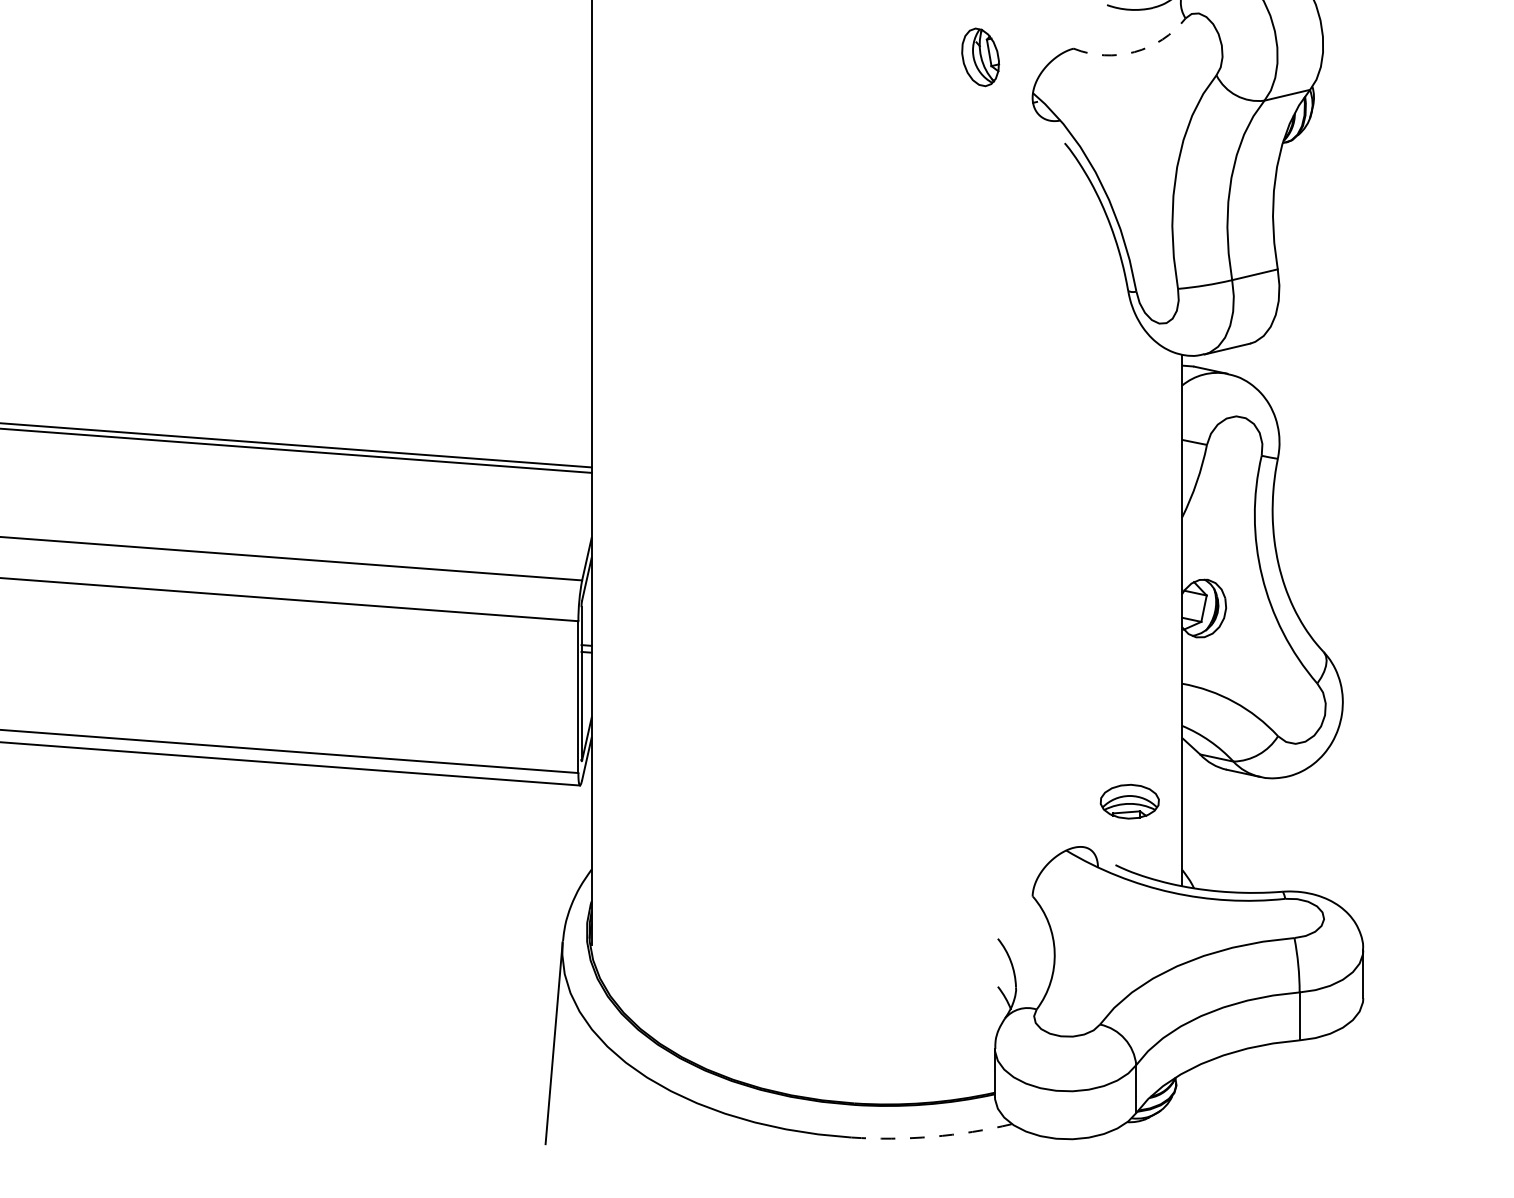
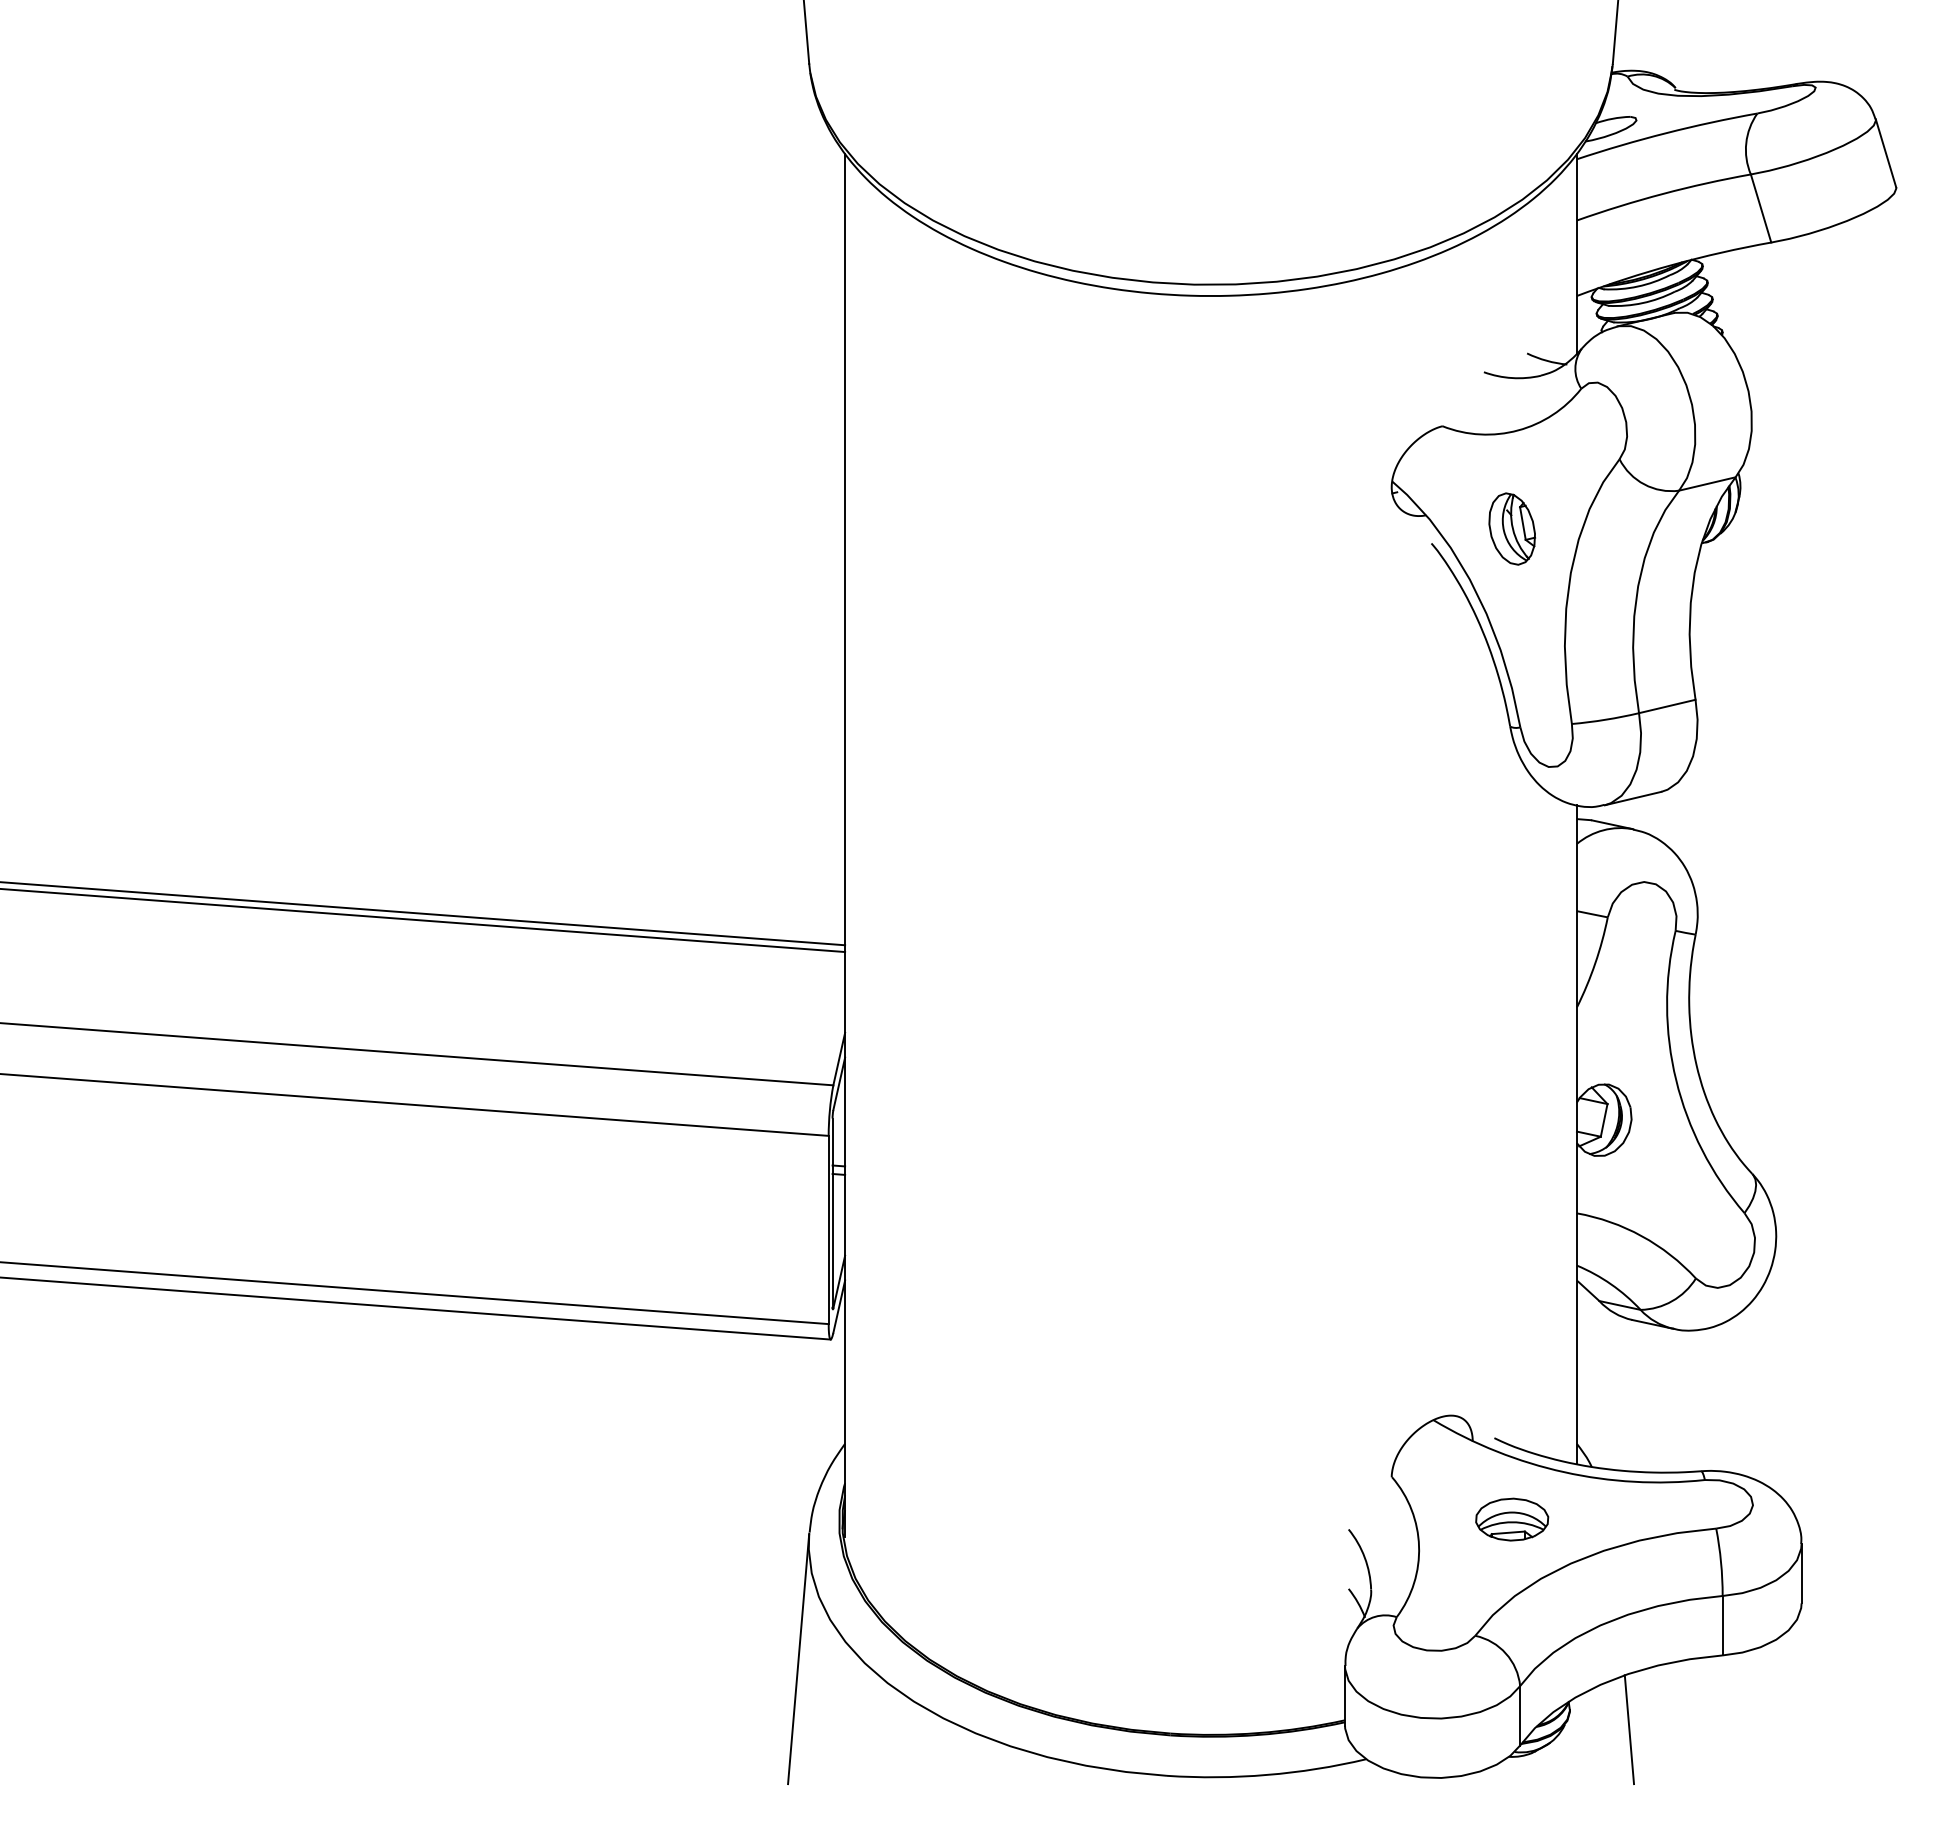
arc: (1134, 52) -> (1518, 430), dashed -> solid
part: (980, 56) -> (1511, 528), moved
part: (1130, 801) -> (1512, 1519), moved
line: (1224, 1100) -> (1629, 1729), added
arc: (932, 1136) -> (1267, 1774), dashed -> solid

